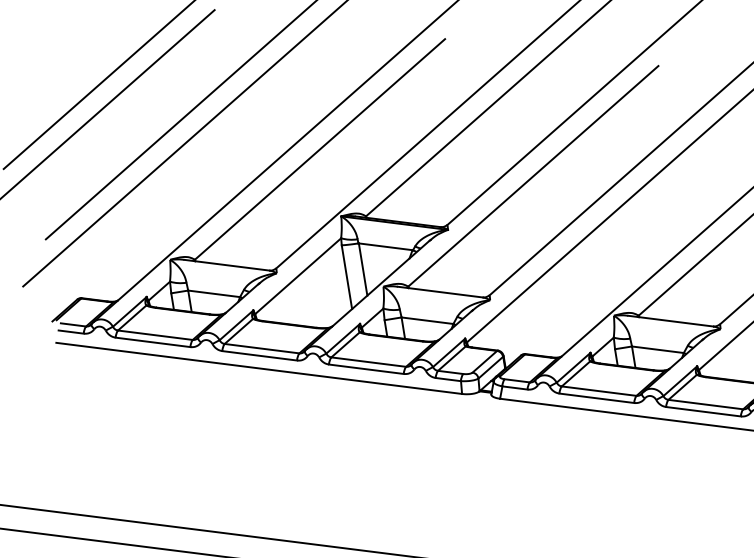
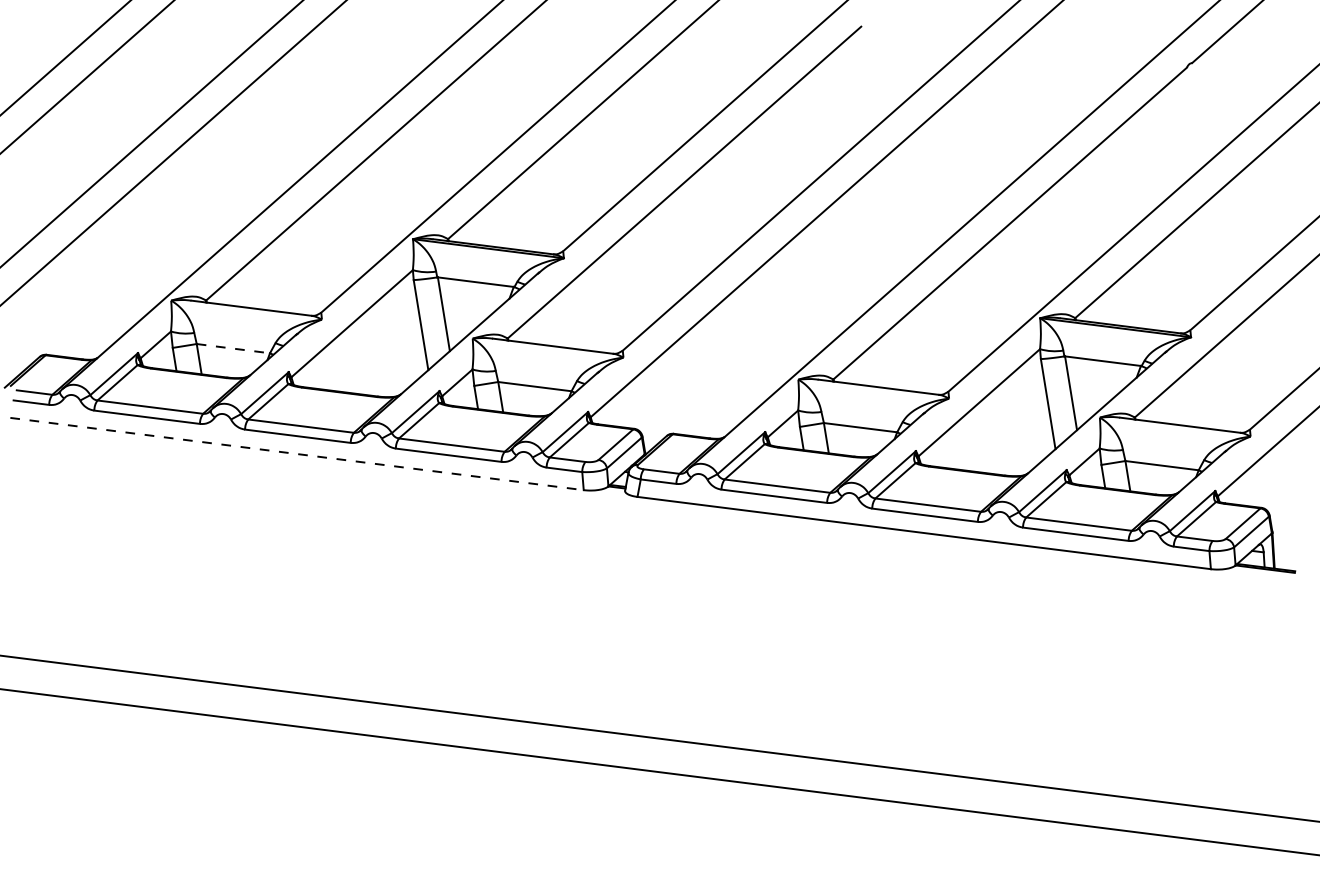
line: (214, 293) -> (233, 348), solid -> dashed
line: (259, 368) -> (297, 454), solid -> dashed

